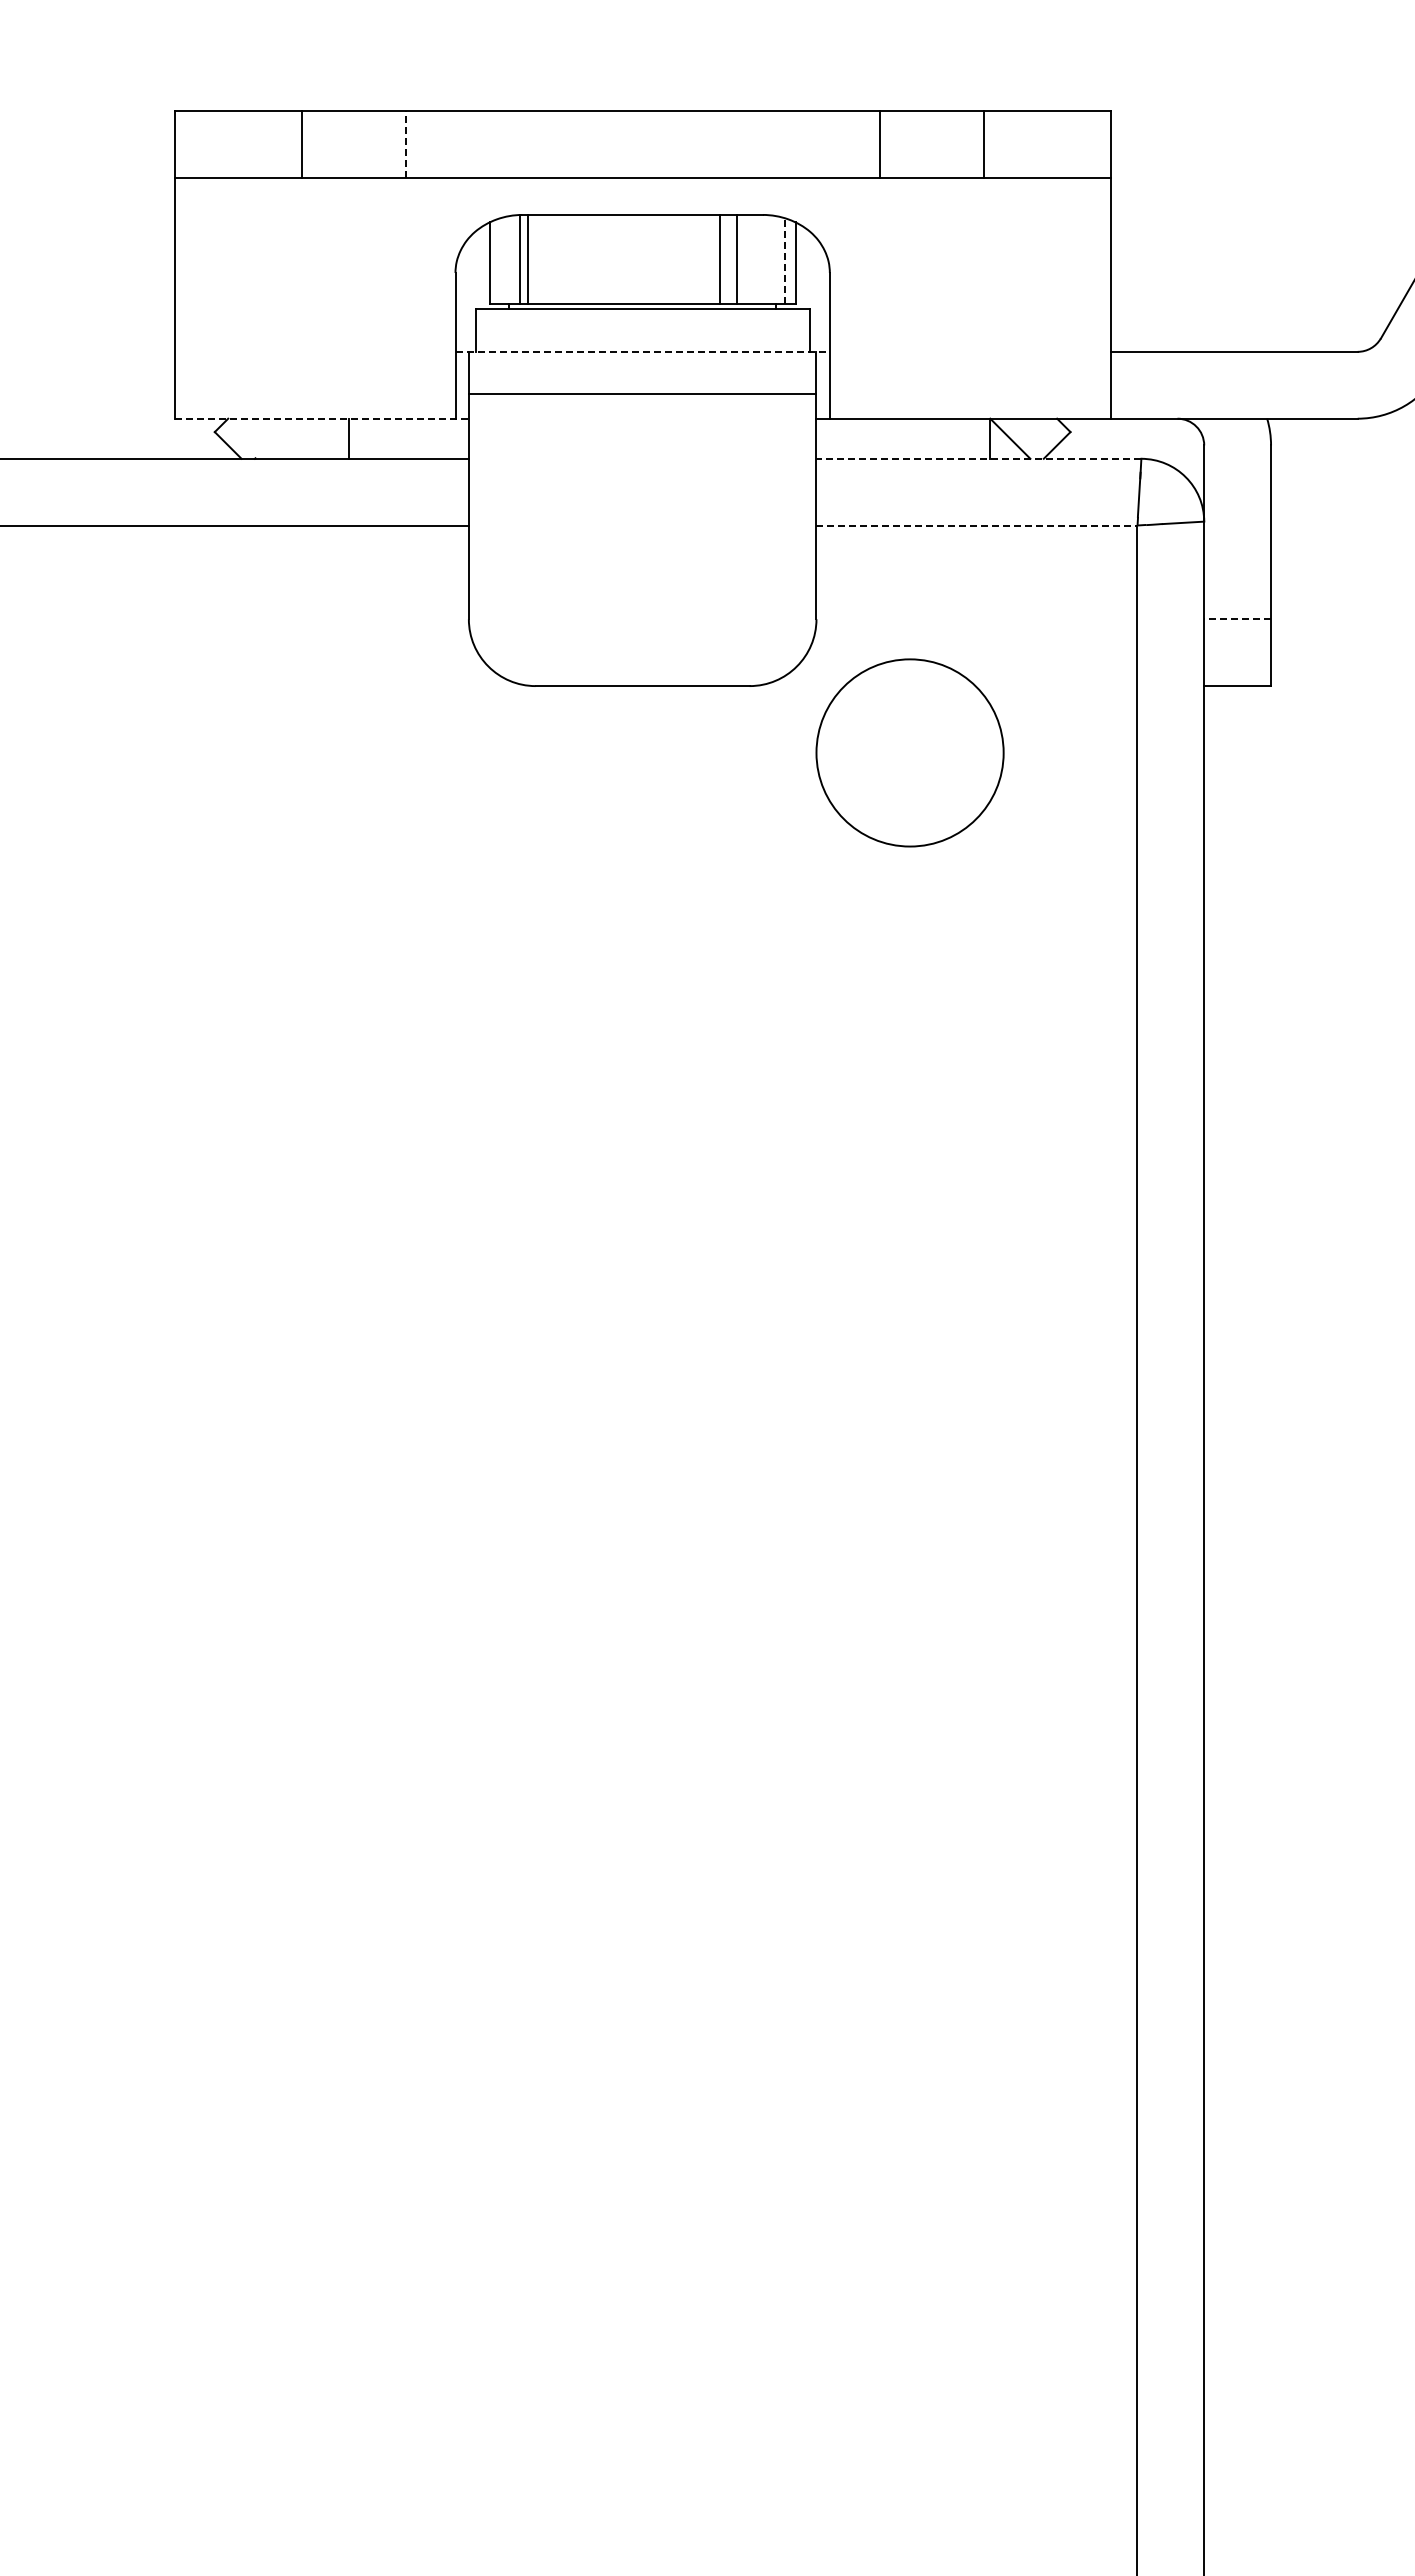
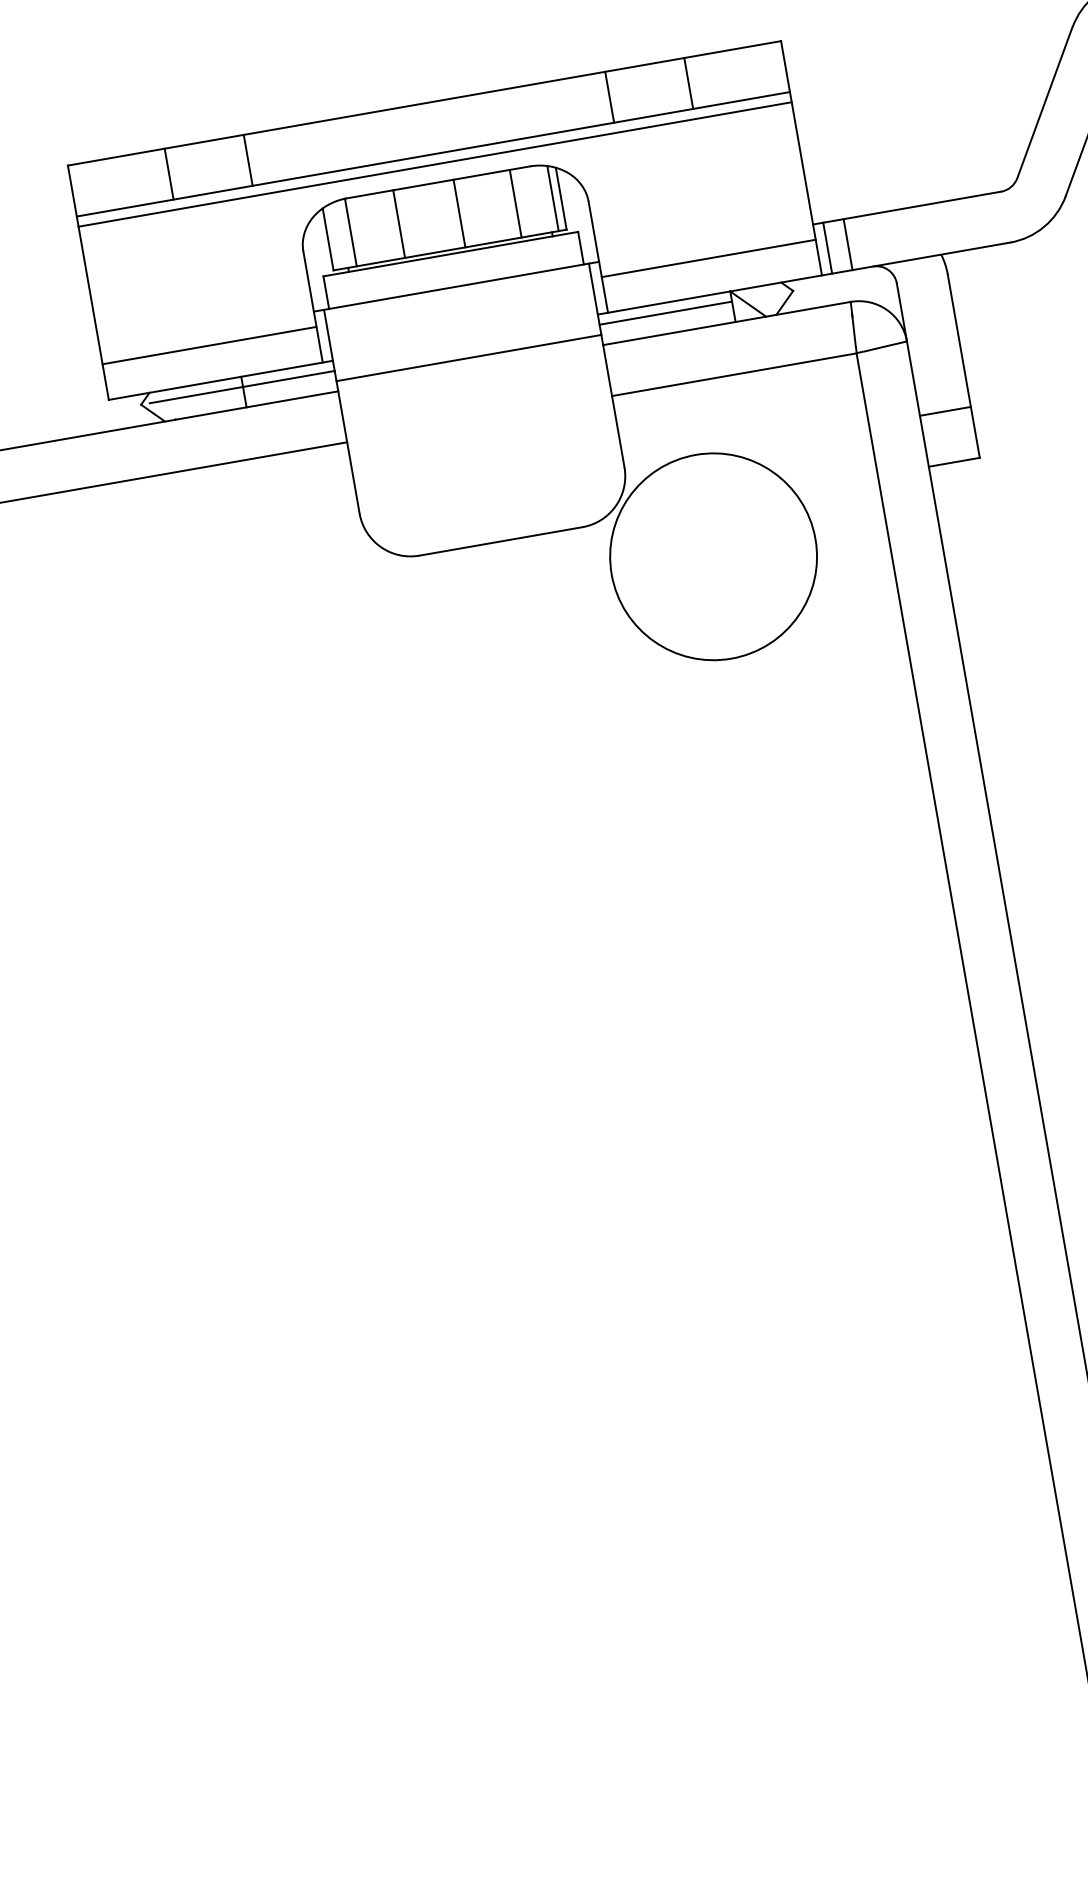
line: (405, 144) -> (248, 160), dashed -> solid
line: (642, 191) -> (435, 164), added
line: (527, 258) -> (399, 223), moved
line: (719, 258) -> (459, 212), moved
line: (785, 261) -> (553, 198), dashed -> solid
line: (643, 351) -> (457, 286), dashed -> solid
line: (314, 371) -> (209, 345), added
line: (969, 371) -> (708, 258), added
line: (1124, 384) -> (827, 247), added
line: (1150, 384) -> (847, 244), added
line: (642, 394) -> (468, 358), moved
line: (322, 418) -> (221, 380), dashed -> solid
line: (347, 432) -> (242, 387), added
line: (903, 432) -> (665, 313), added
line: (978, 458) -> (726, 323), dashed -> solid
line: (977, 525) -> (734, 374), dashed -> solid
line: (1237, 619) -> (945, 411), dashed -> solid
circle: (909, 752) -> (713, 556), size x1.43

